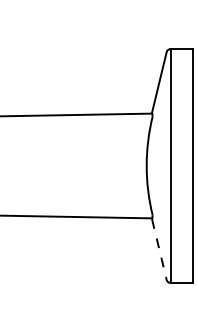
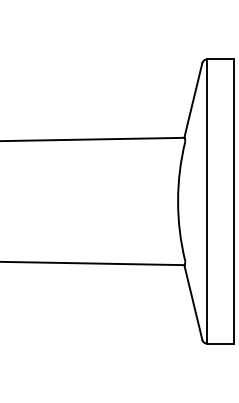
line: (159, 249) -> (193, 303), dashed -> solid

